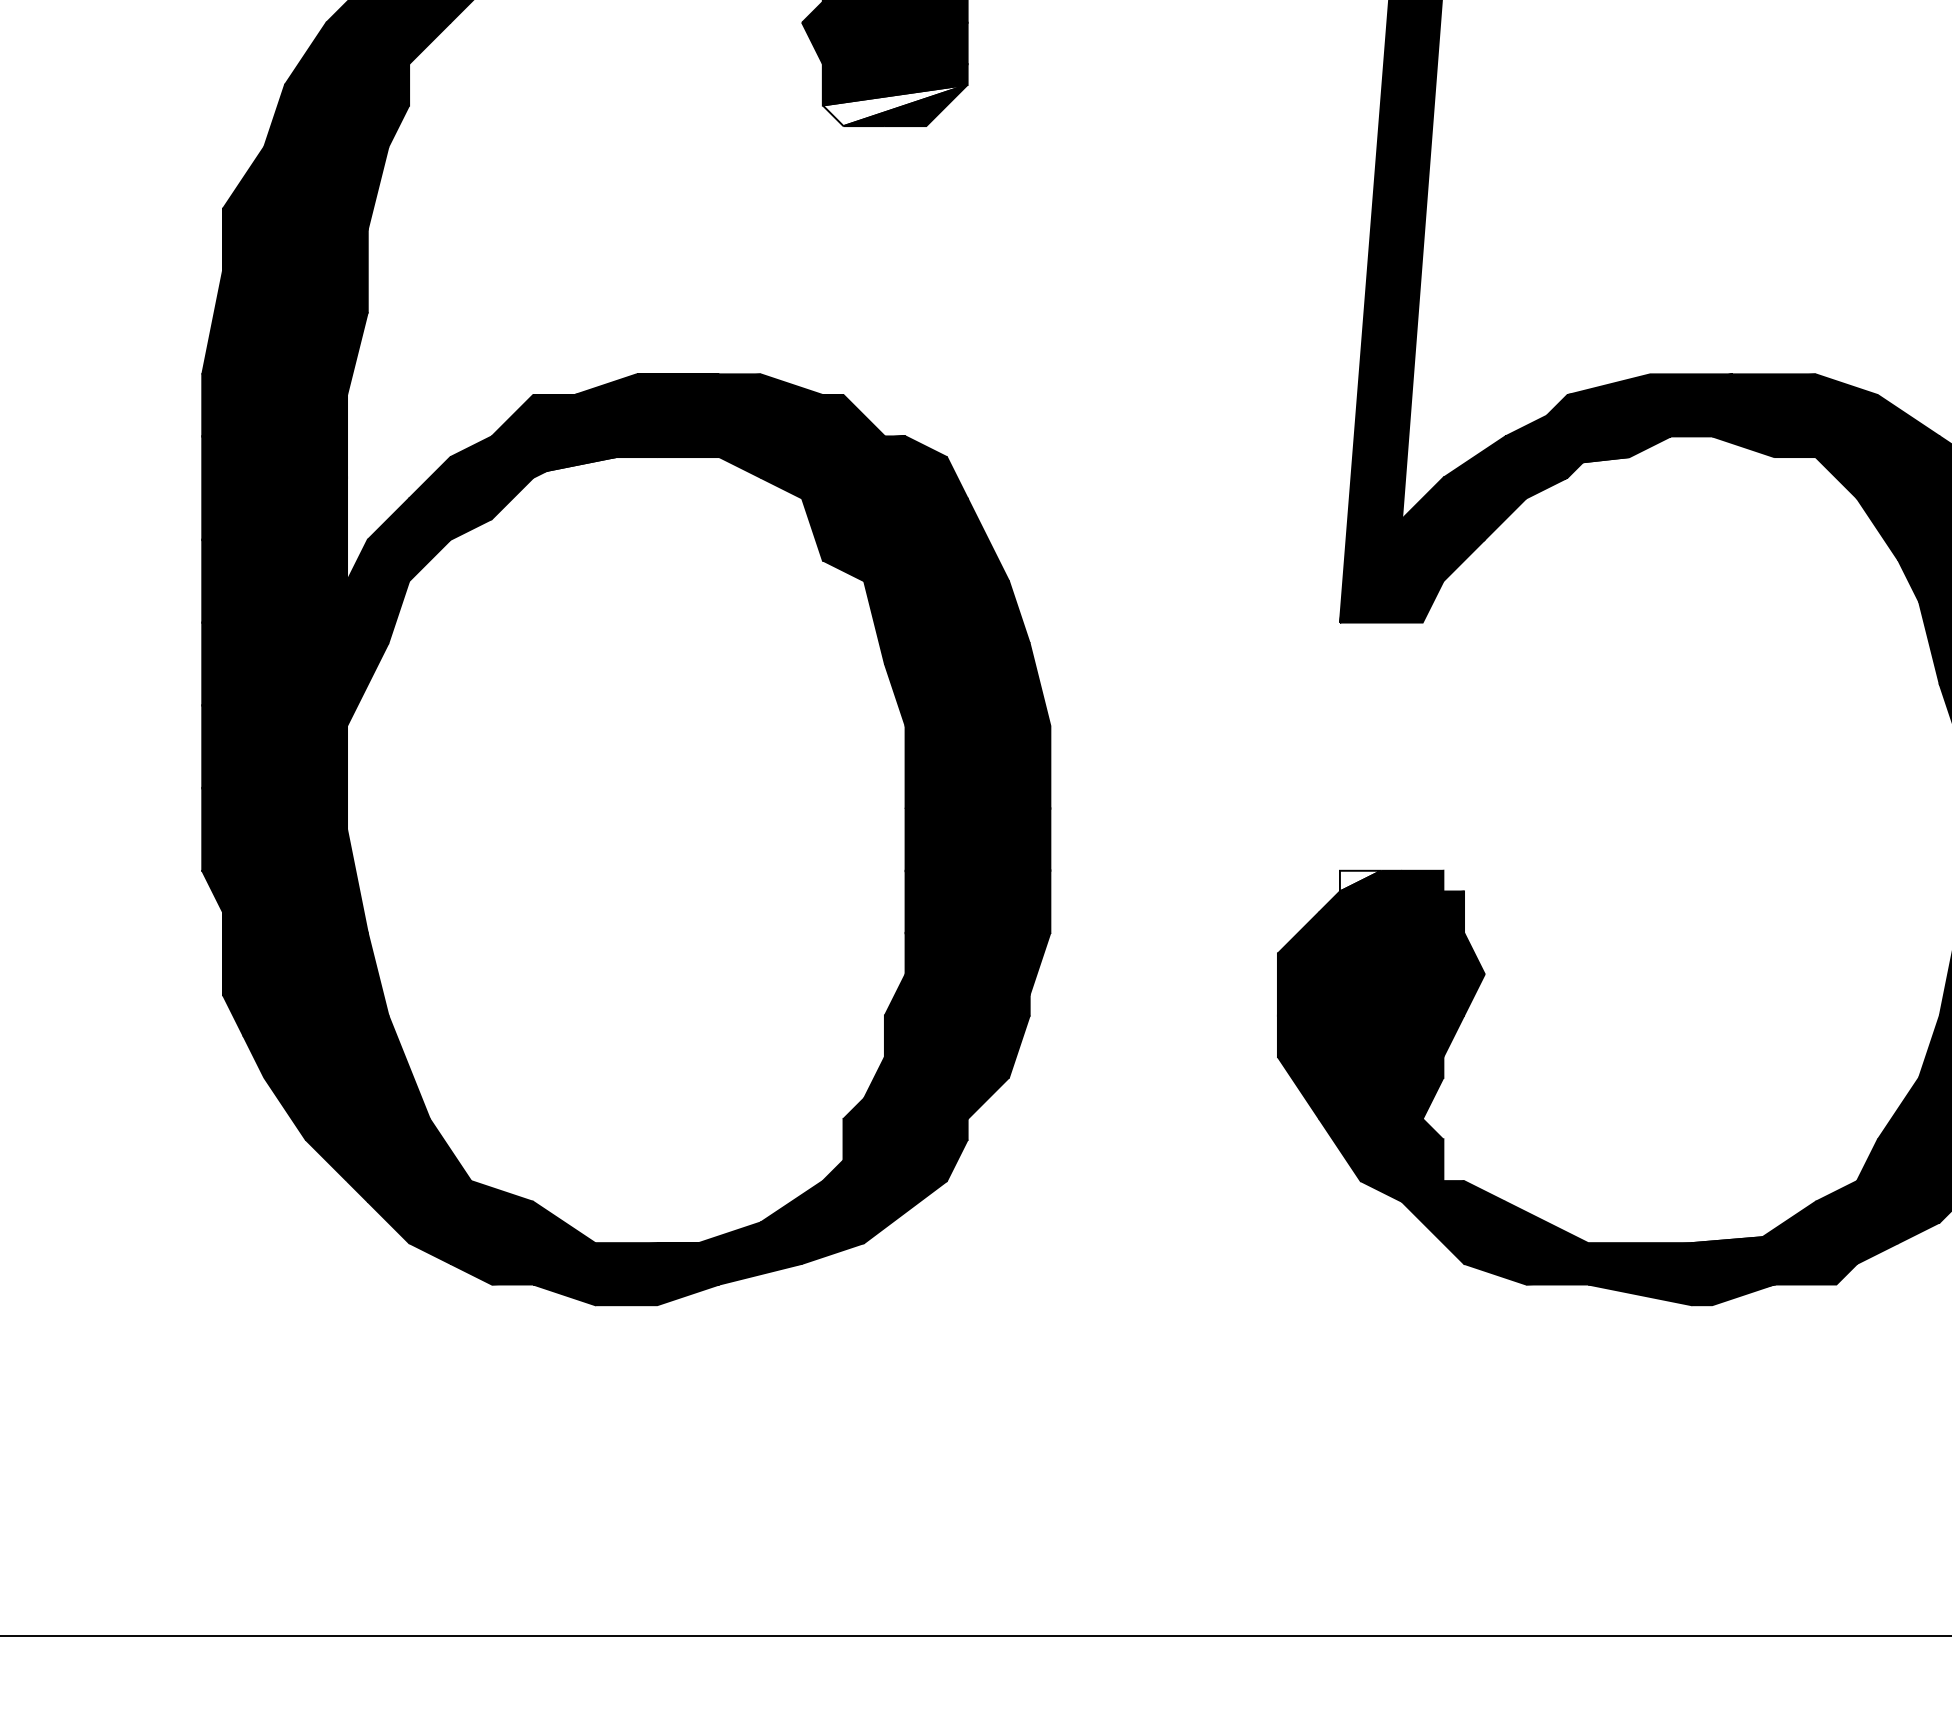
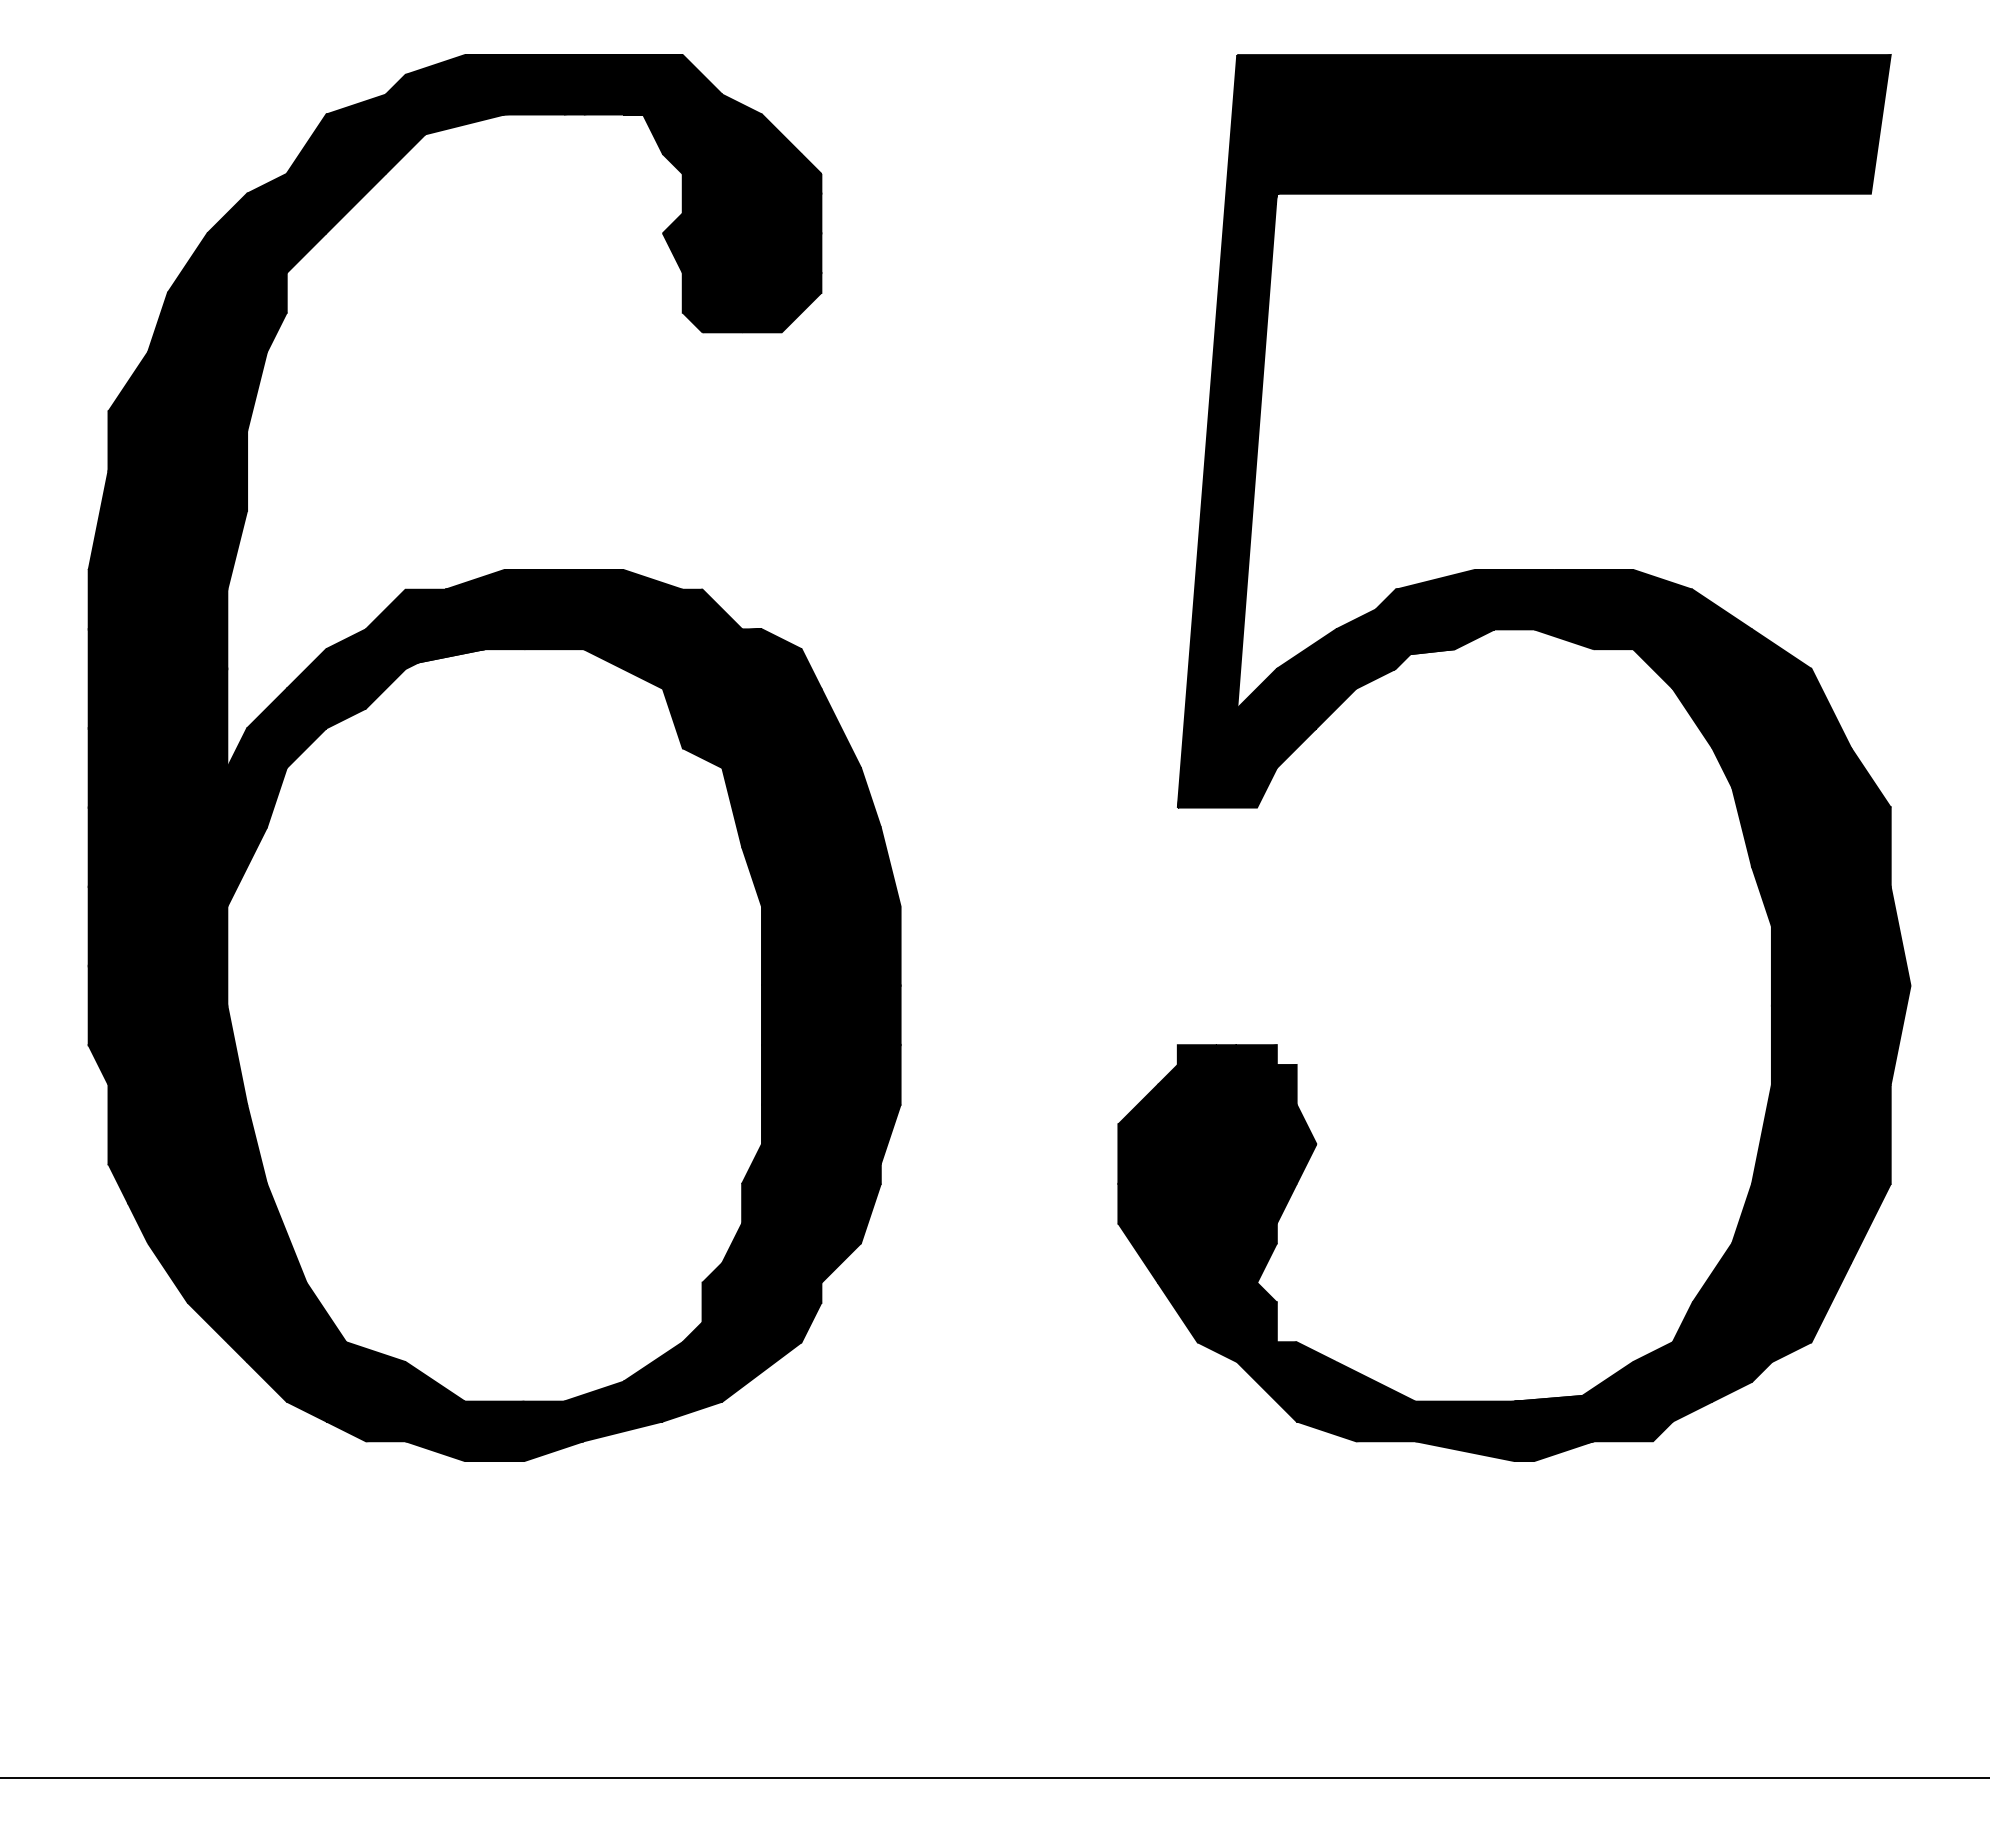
fill: (894, 105) -> (751, 312), added
fill: (1360, 881) -> (1197, 1055), added

